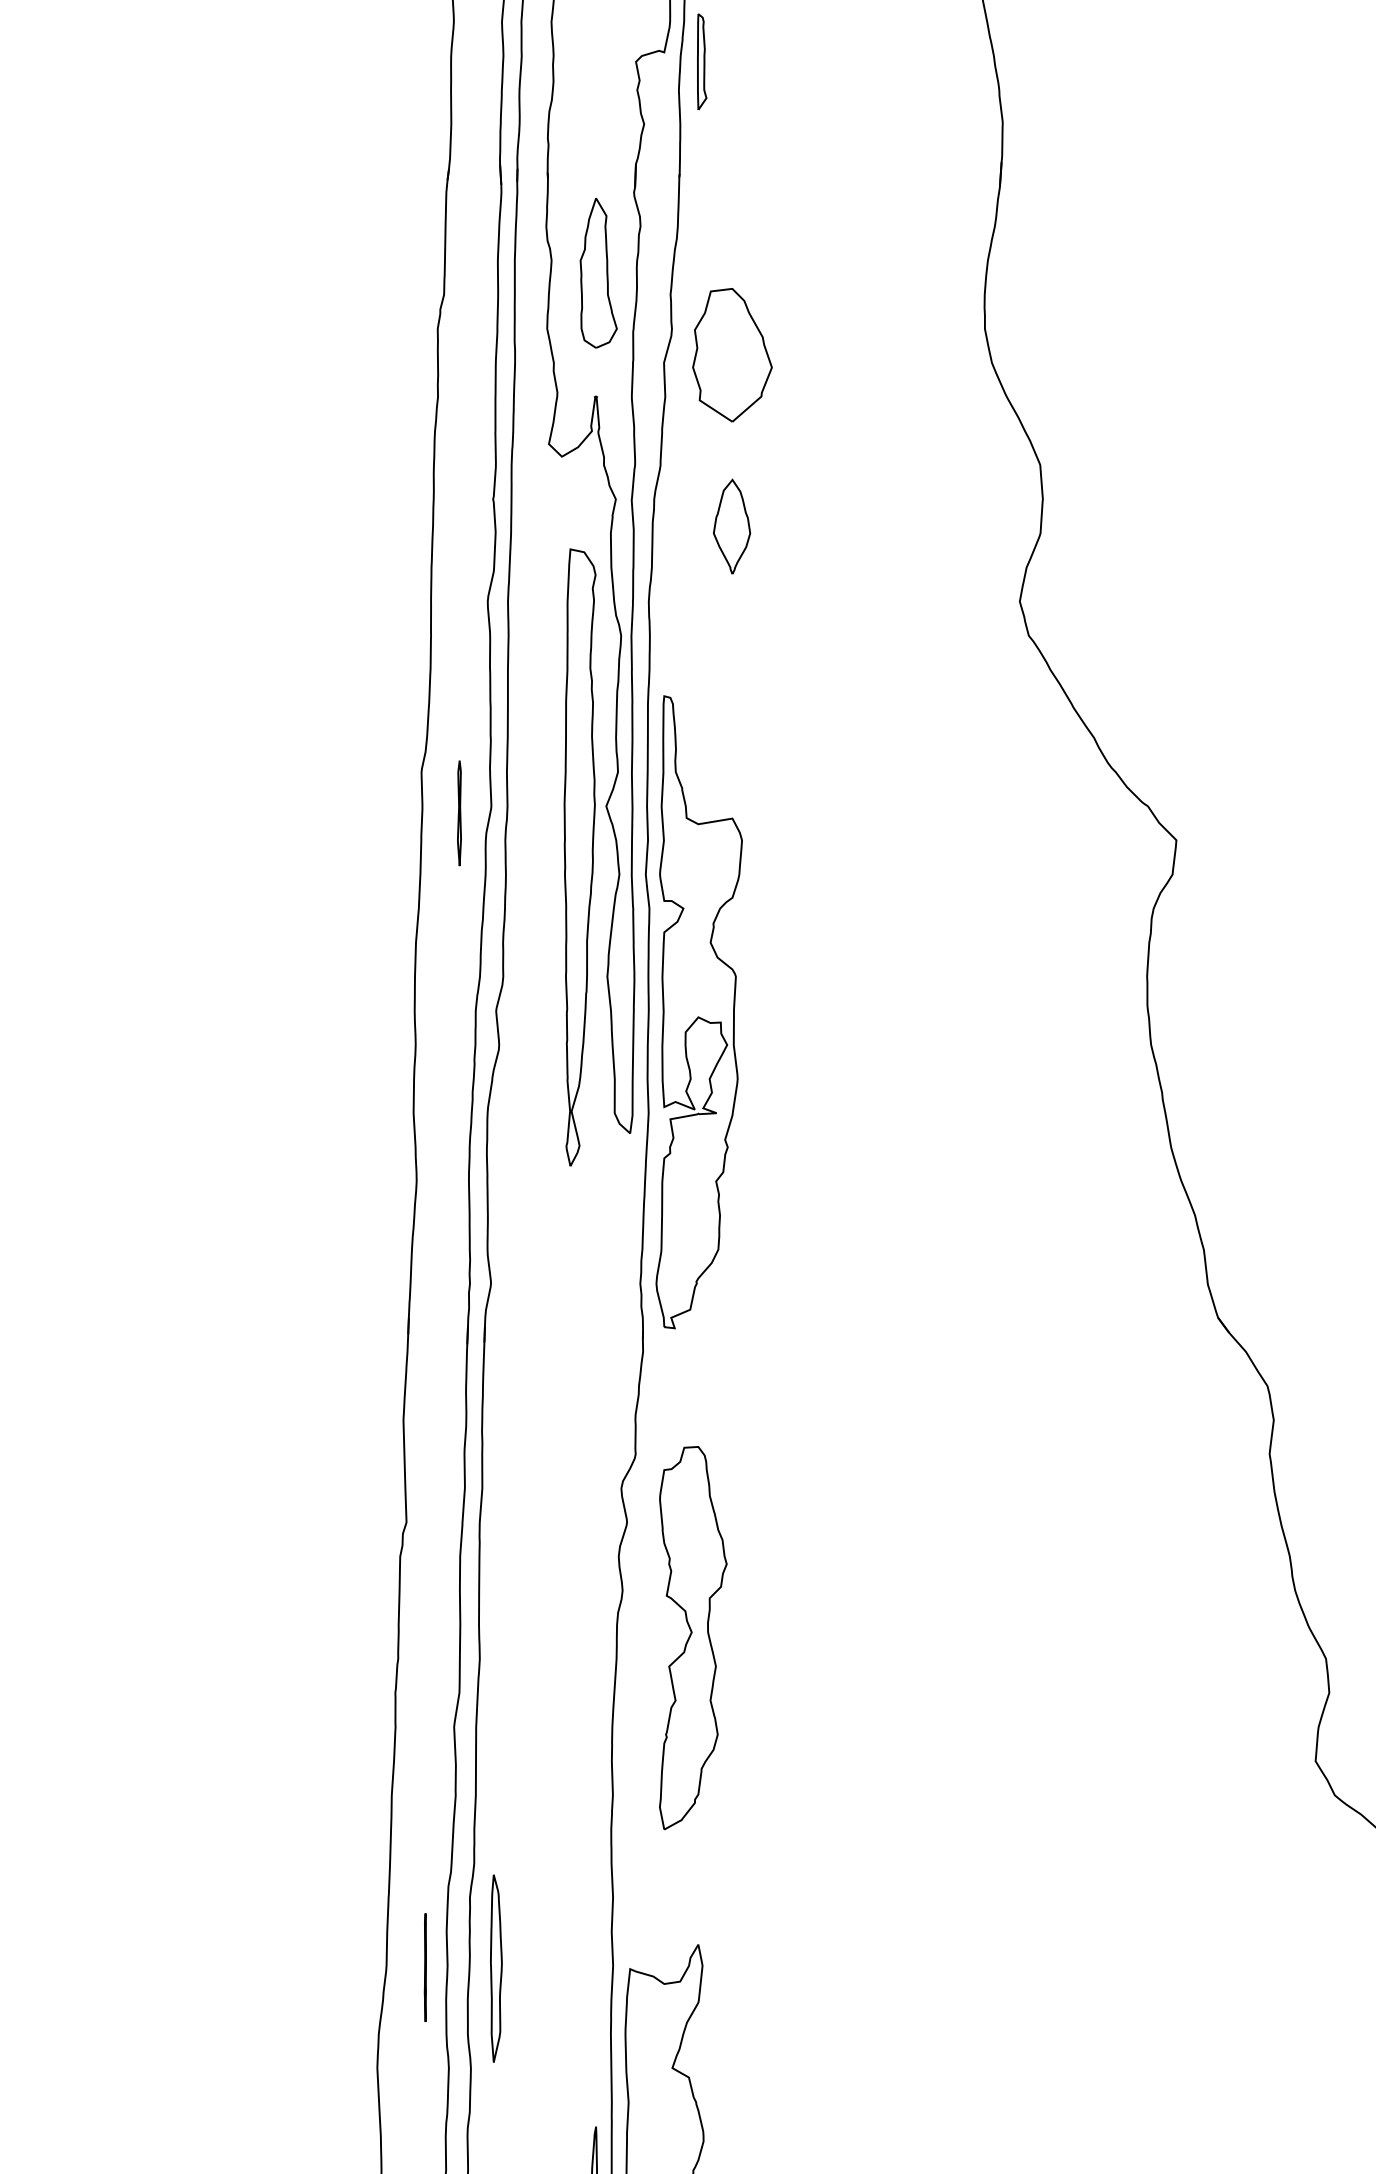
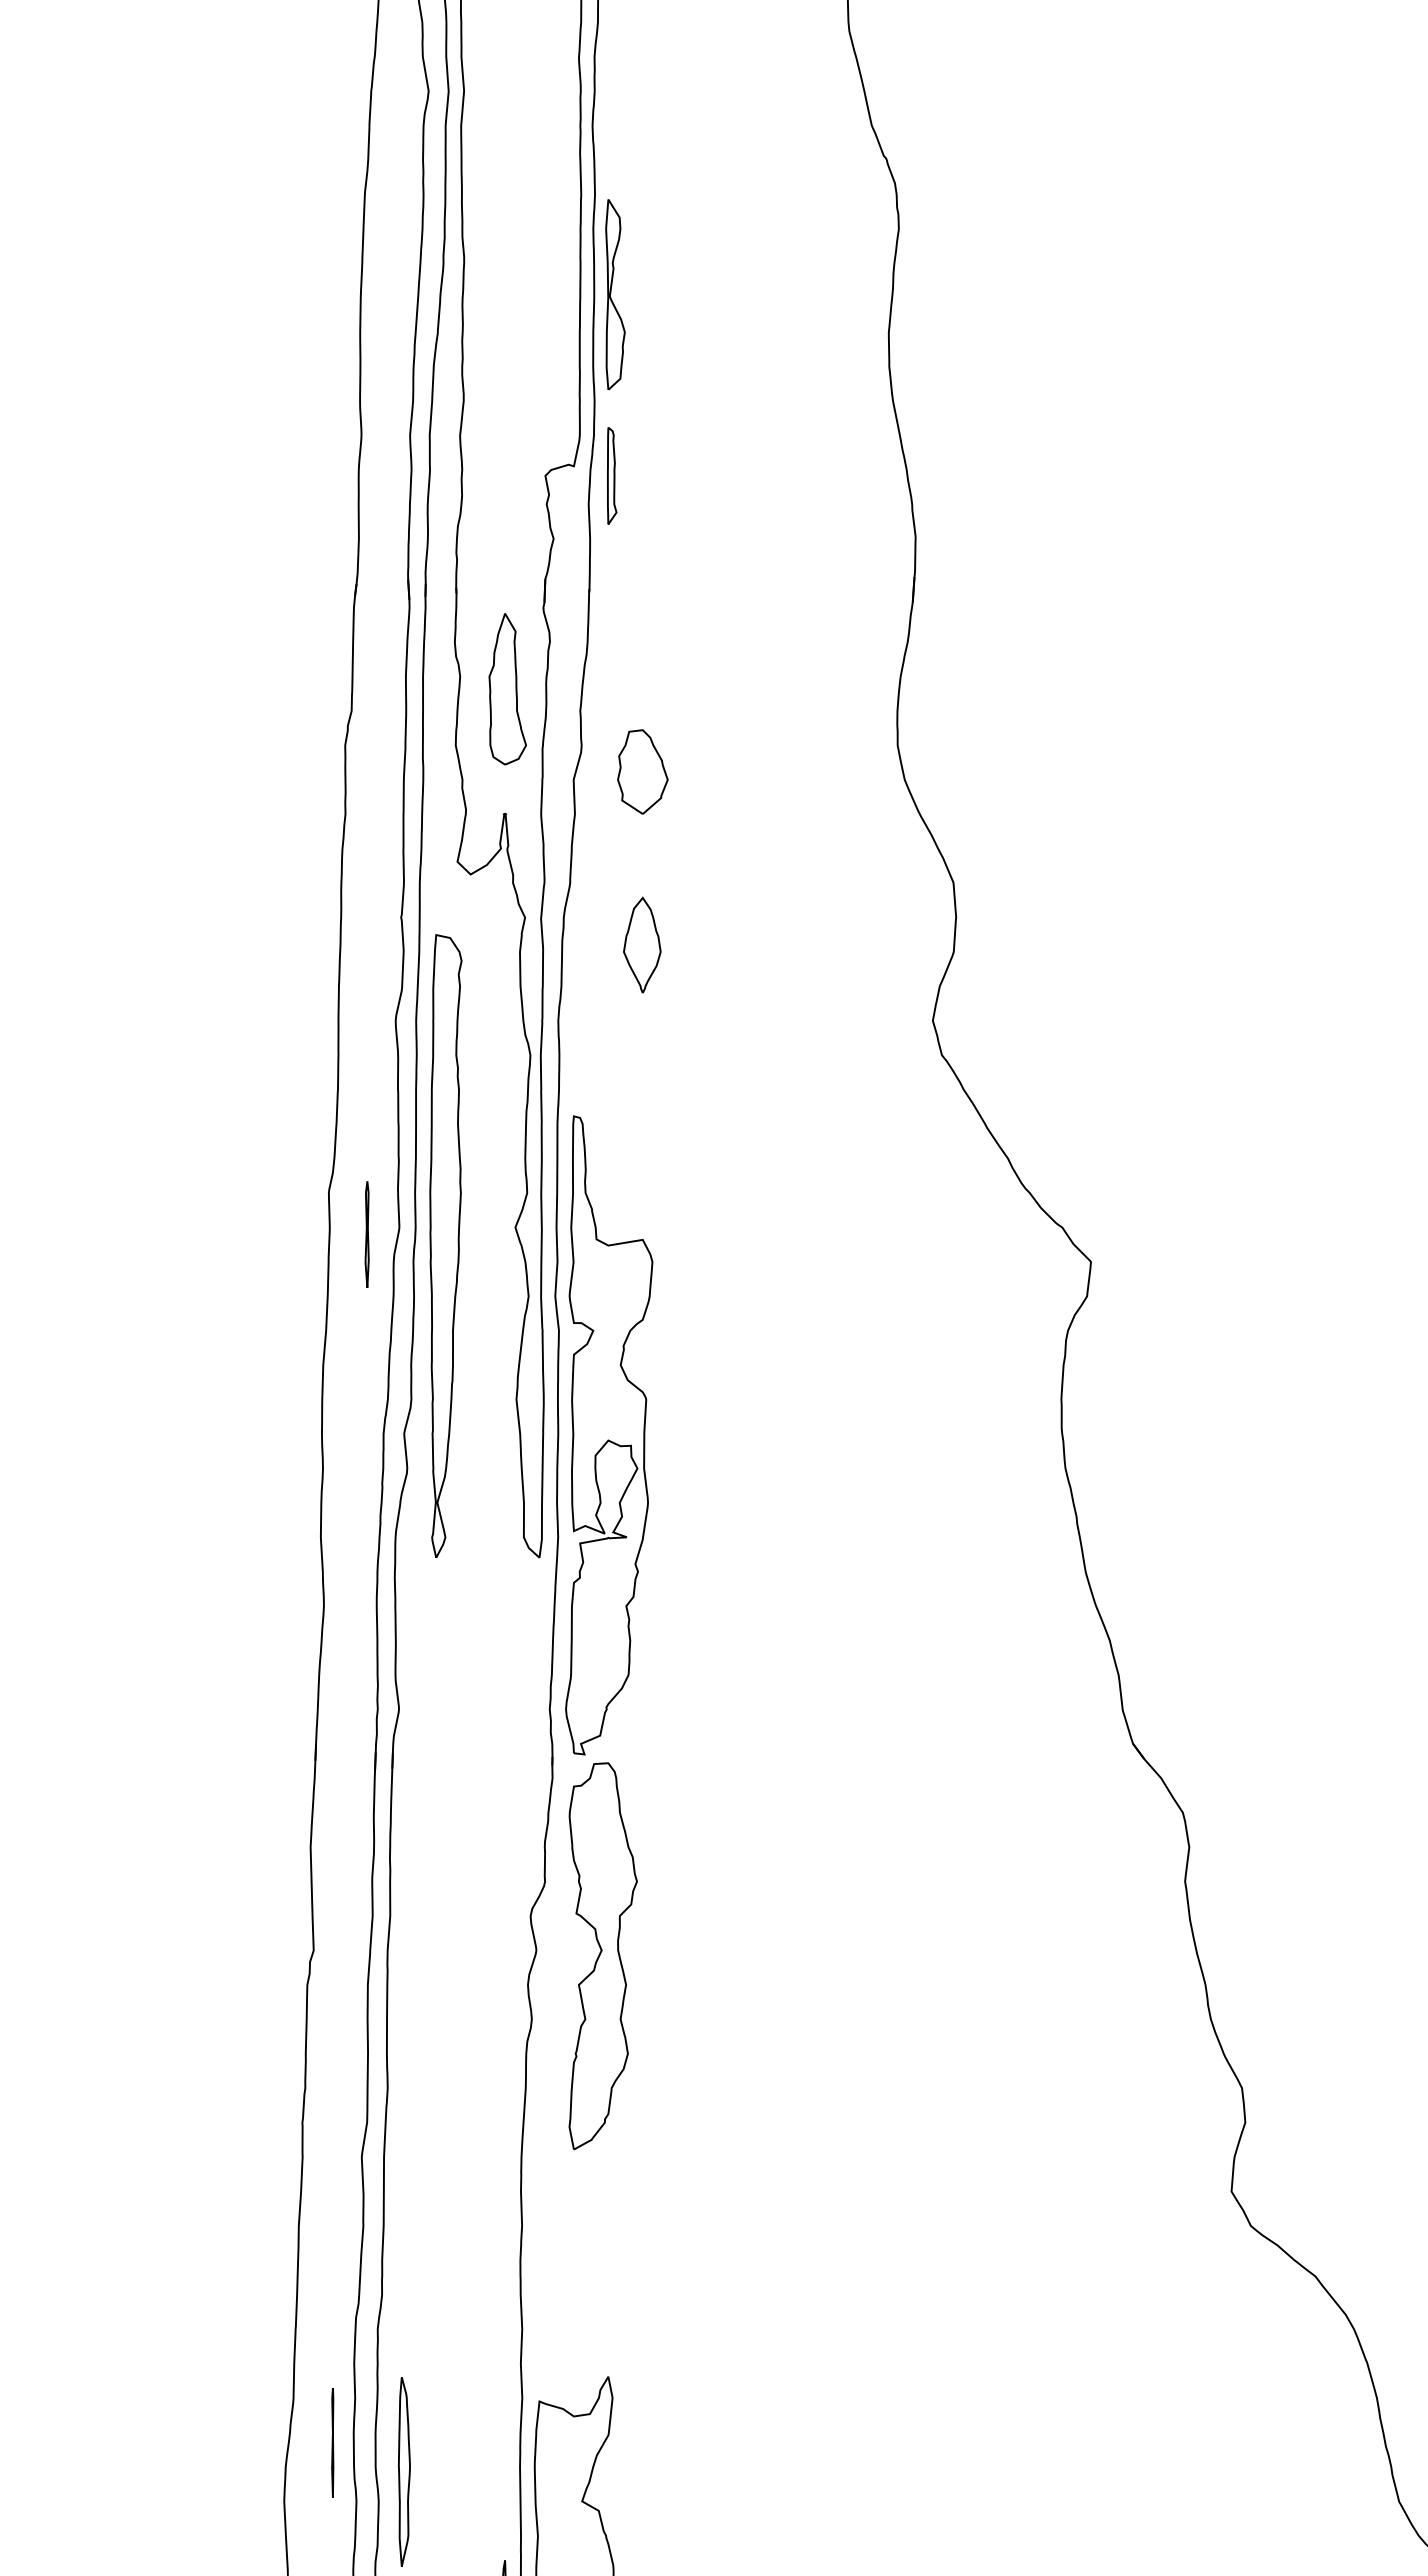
part: (732, 354) -> (642, 771), size x0.62
part: (579, 856) -> (445, 1245), moved
part: (692, 1638) -> (602, 1956), moved
line: (425, 1967) -> (332, 2442), moved
part: (496, 1968) -> (404, 2471), moved

